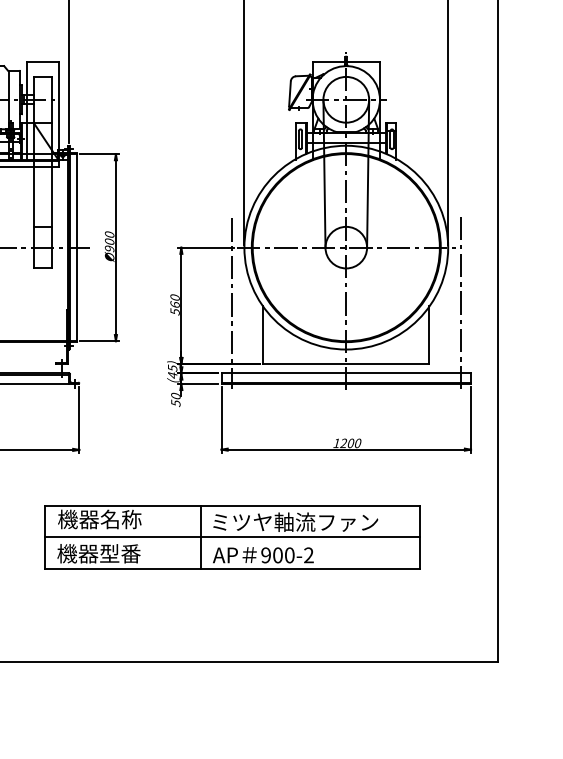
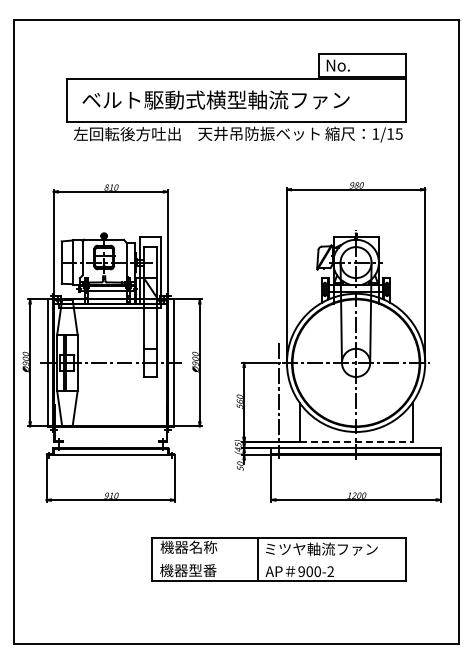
line: (460, 301) -> (433, 399), removed
line: (346, 363) -> (356, 441), solid -> dashed
line: (231, 537) -> (278, 559), removed

